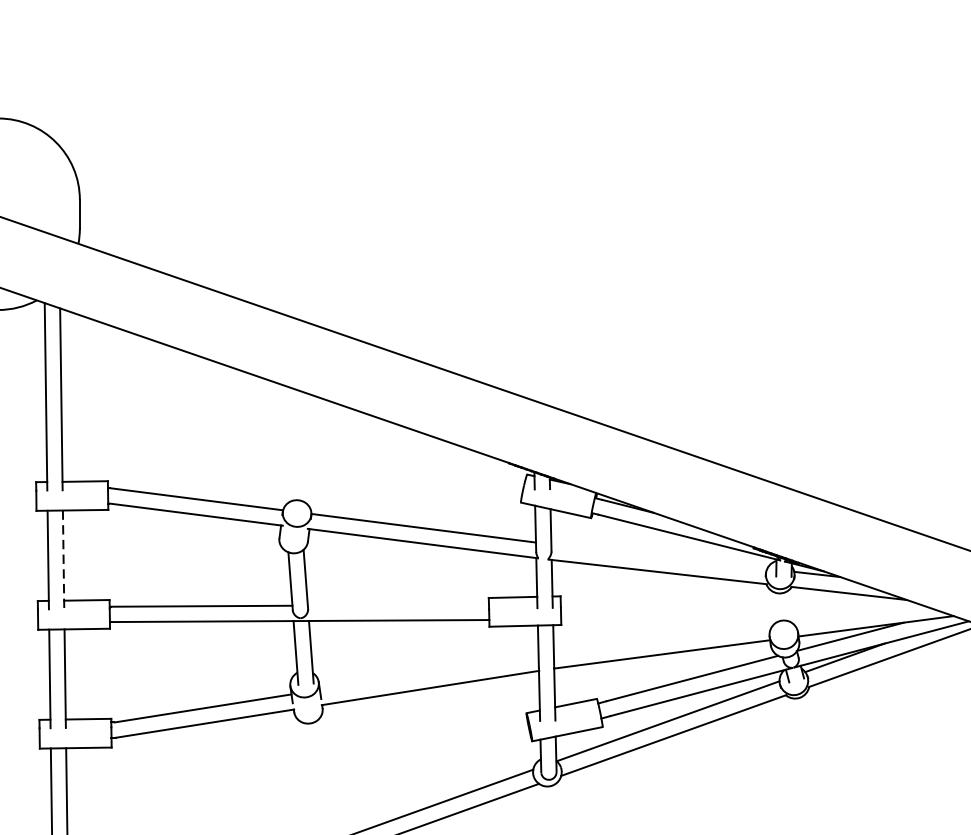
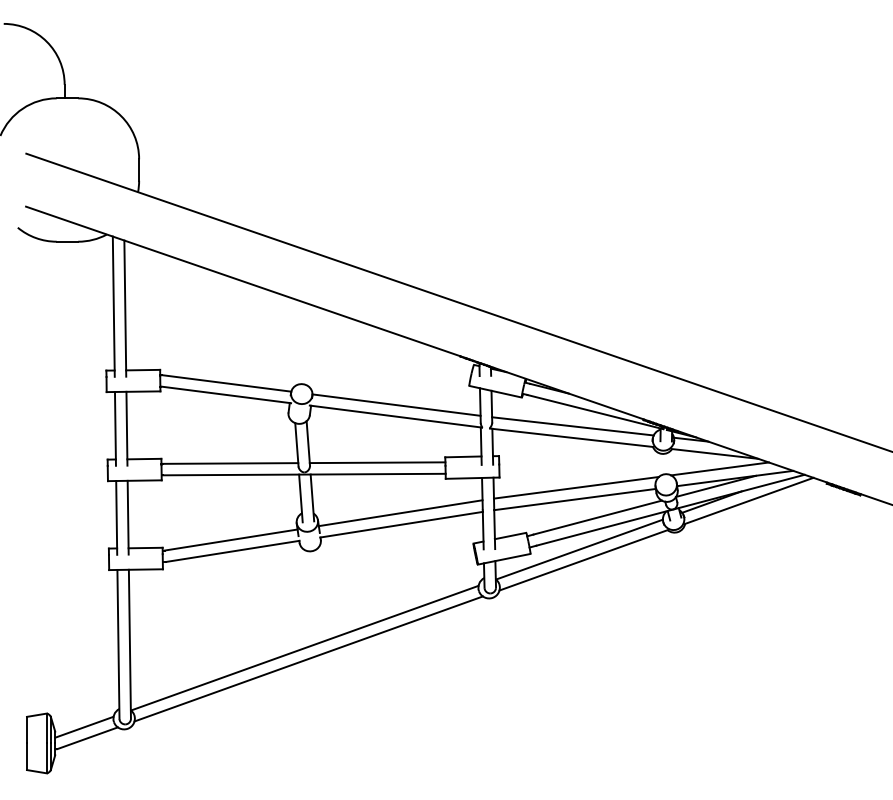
line: (658, 556) -> (572, 426), added
line: (62, 559) -> (126, 428), dashed -> solid
line: (398, 604) -> (377, 462), added
line: (855, 612) -> (719, 468), added
line: (662, 638) -> (575, 487), added
line: (428, 673) -> (400, 513), added

